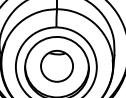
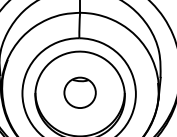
part: (56, 66) -> (79, 93), size x0.7

